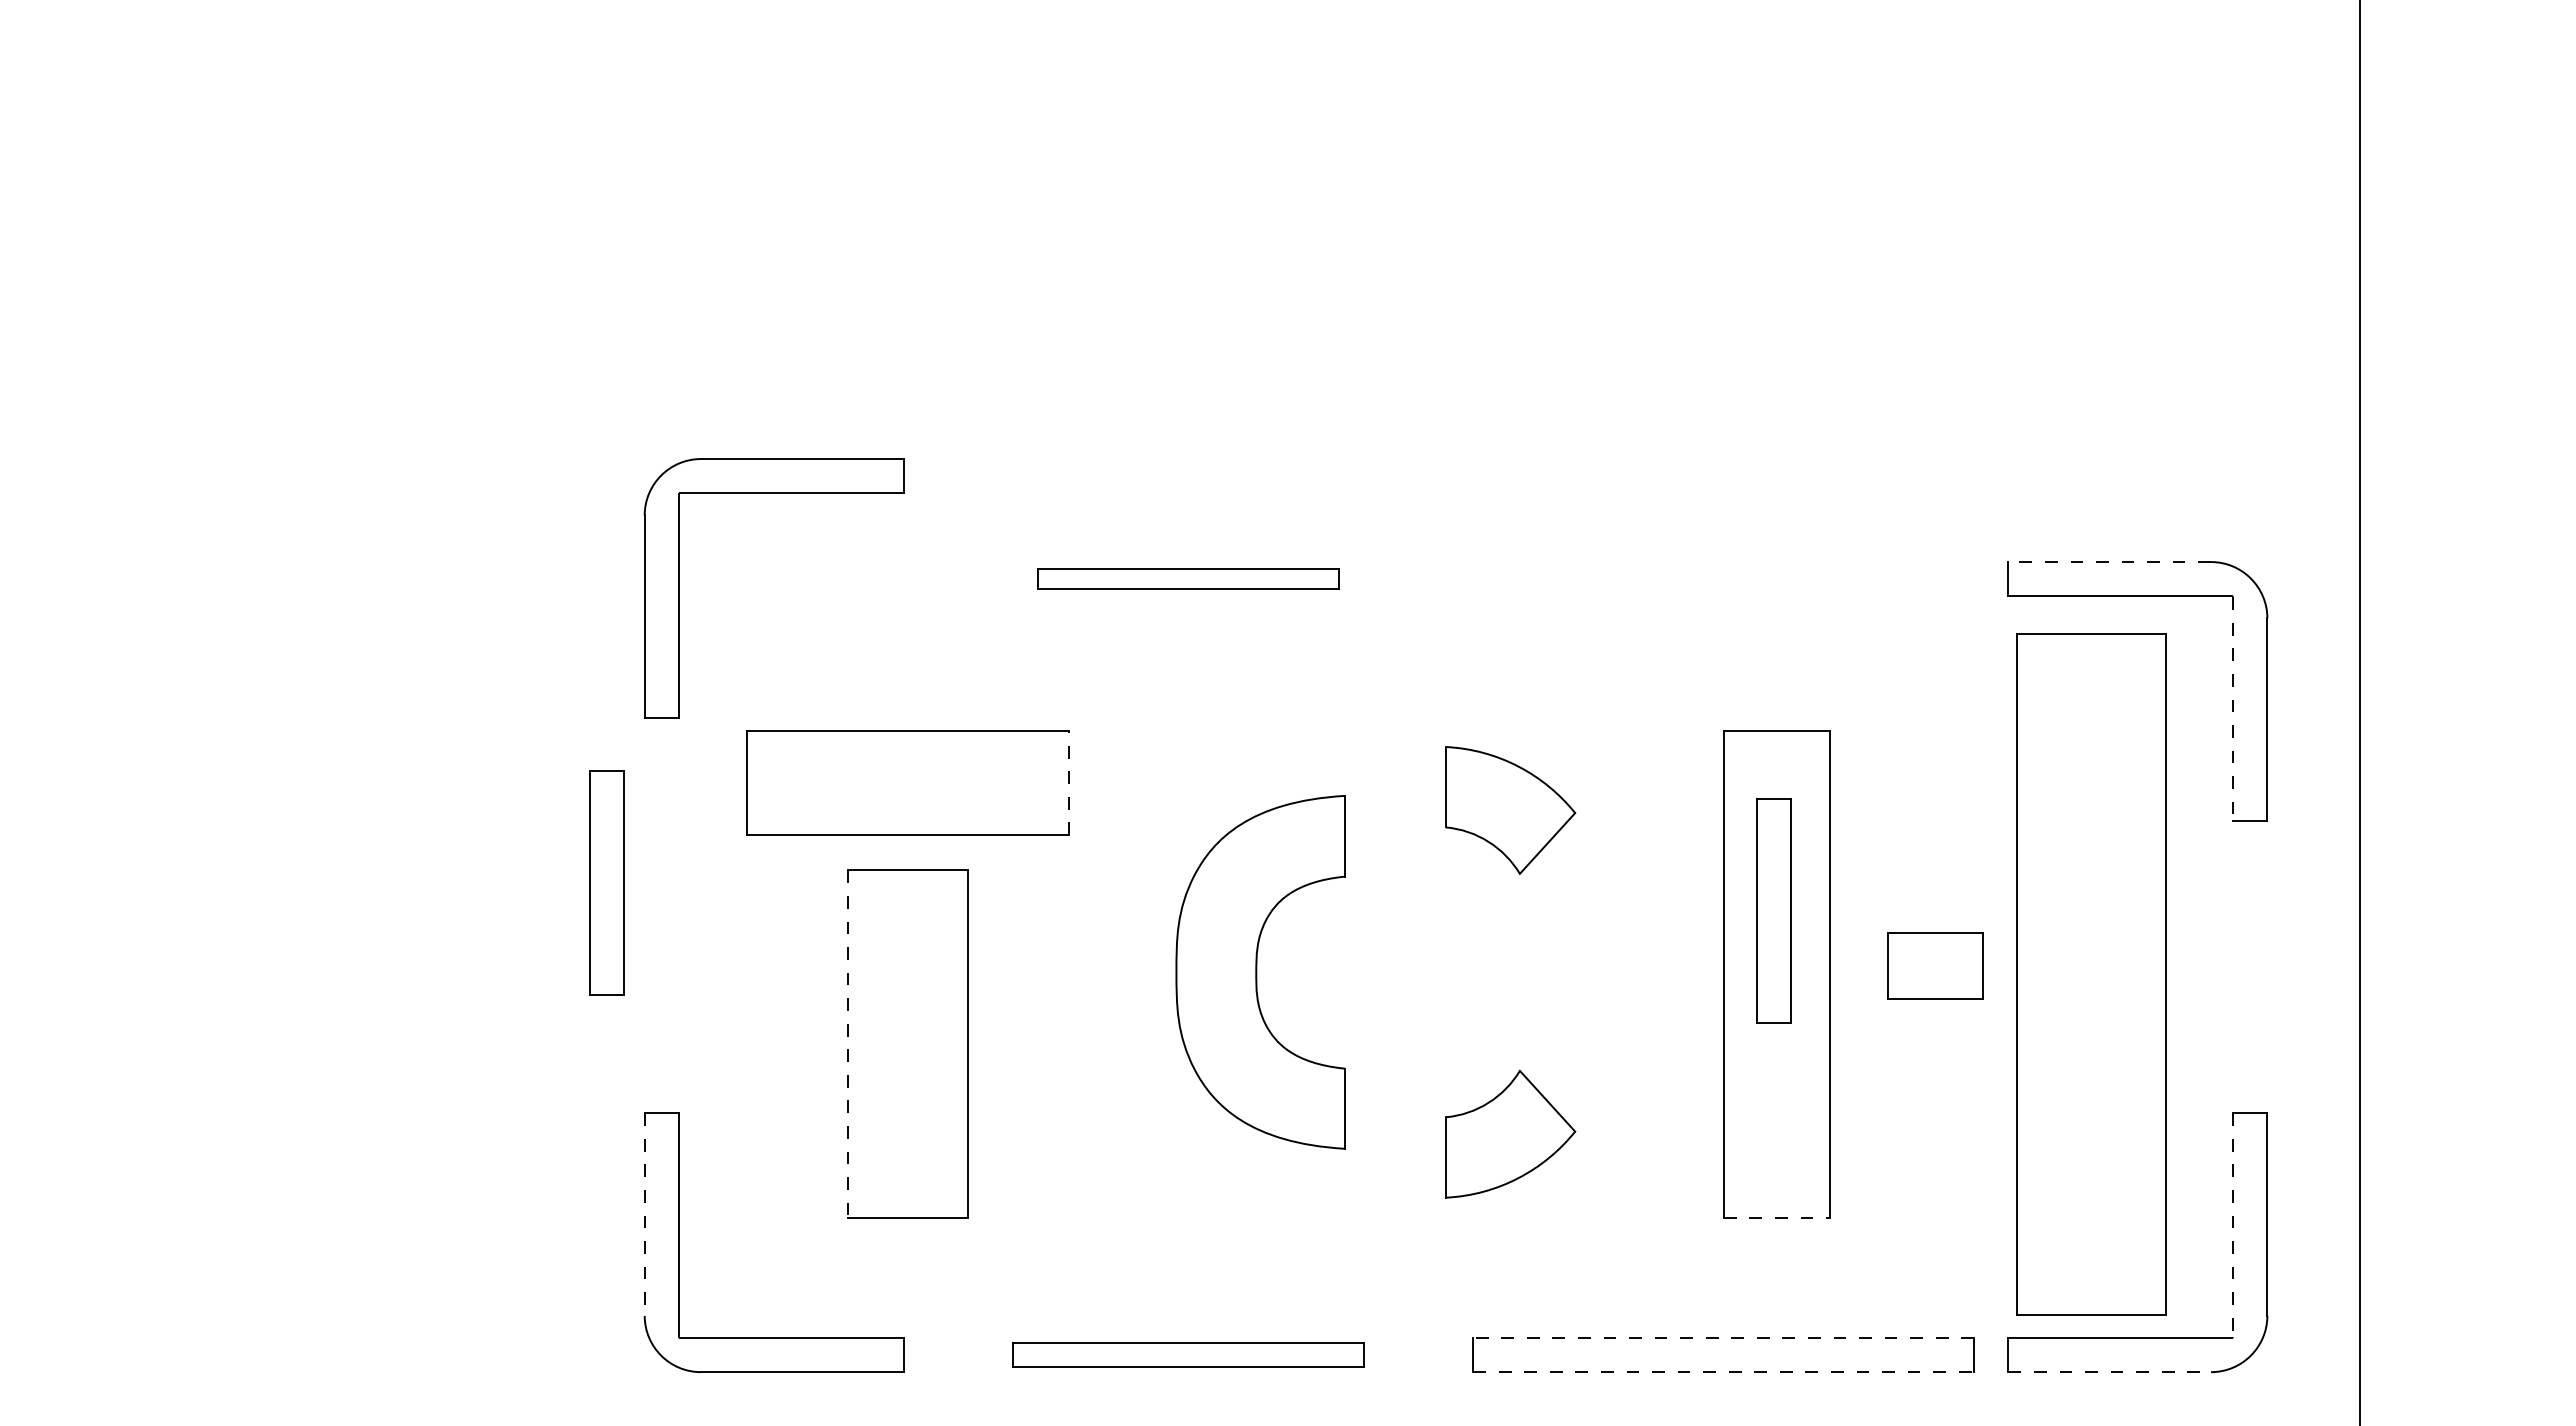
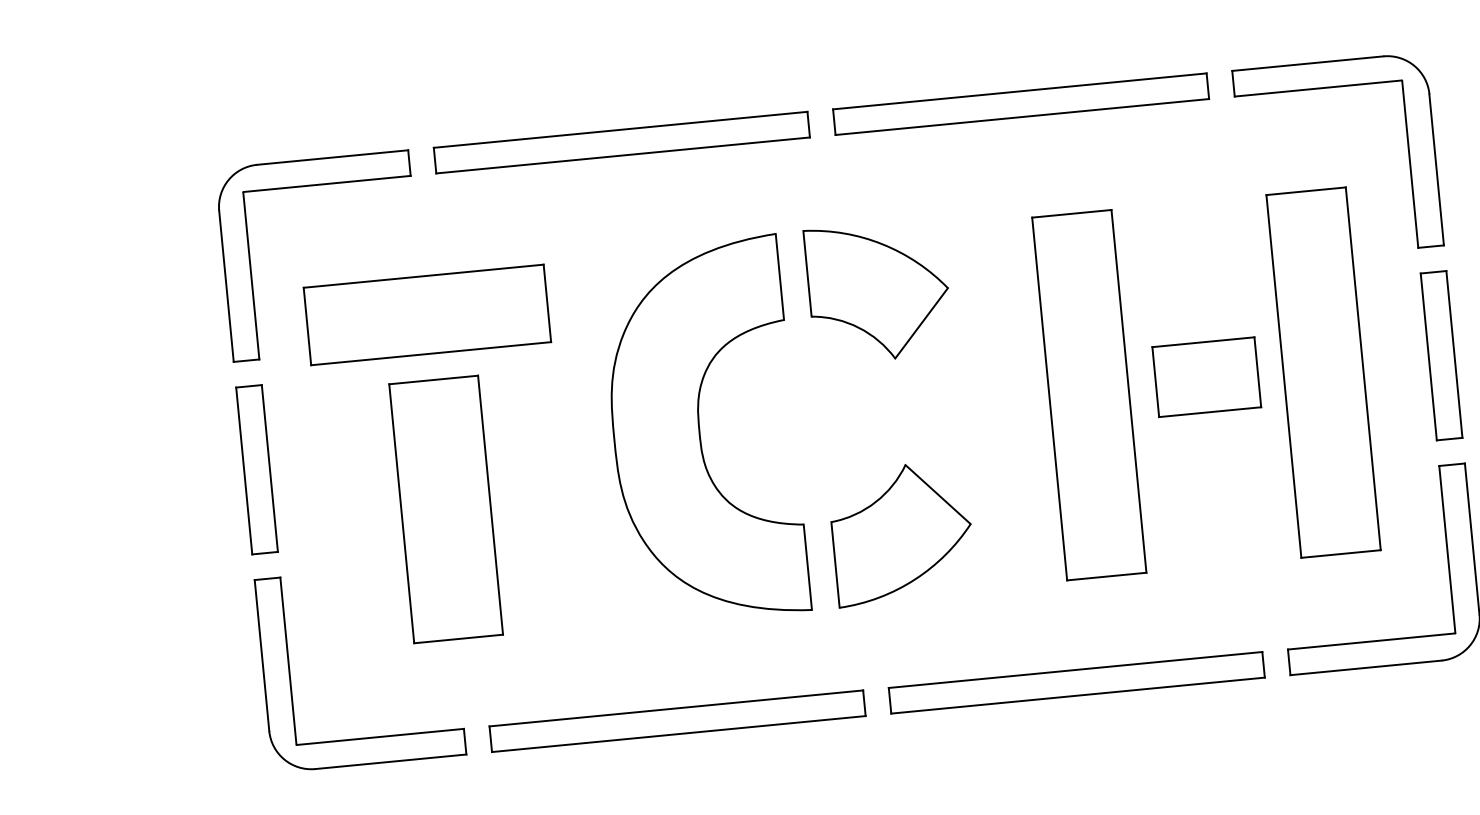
line: (2109, 562) -> (1307, 64), dashed -> solid
part: (1188, 578) -> (621, 142), size x1.67
part: (1723, 578) -> (1020, 103), added
part: (679, 588) -> (250, 262), moved
line: (2232, 709) -> (1409, 164), dashed -> solid
line: (1068, 783) -> (547, 303), dashed -> solid
part: (1510, 810) -> (878, 292), size x1.43
part: (606, 882) -> (256, 469), moved
part: (1773, 910) -> (1441, 355), moved
part: (1935, 965) -> (1206, 377), size x1.43
part: (1260, 972) -> (703, 430), size x1.43
part: (2090, 974) -> (1323, 372), size x0.71
line: (848, 1044) -> (401, 514), dashed -> solid
part: (1510, 1133) -> (901, 532), size x1.43
line: (644, 1215) -> (261, 656), dashed -> solid
line: (1777, 1217) -> (1107, 576), dashed -> solid
line: (2232, 1225) -> (1447, 549), dashed -> solid
line: (1723, 1337) -> (1075, 669), dashed -> solid
part: (1188, 1354) -> (677, 720), size x1.43
line: (1724, 1372) -> (1078, 695), dashed -> solid
line: (2110, 1372) -> (1366, 668), dashed -> solid

